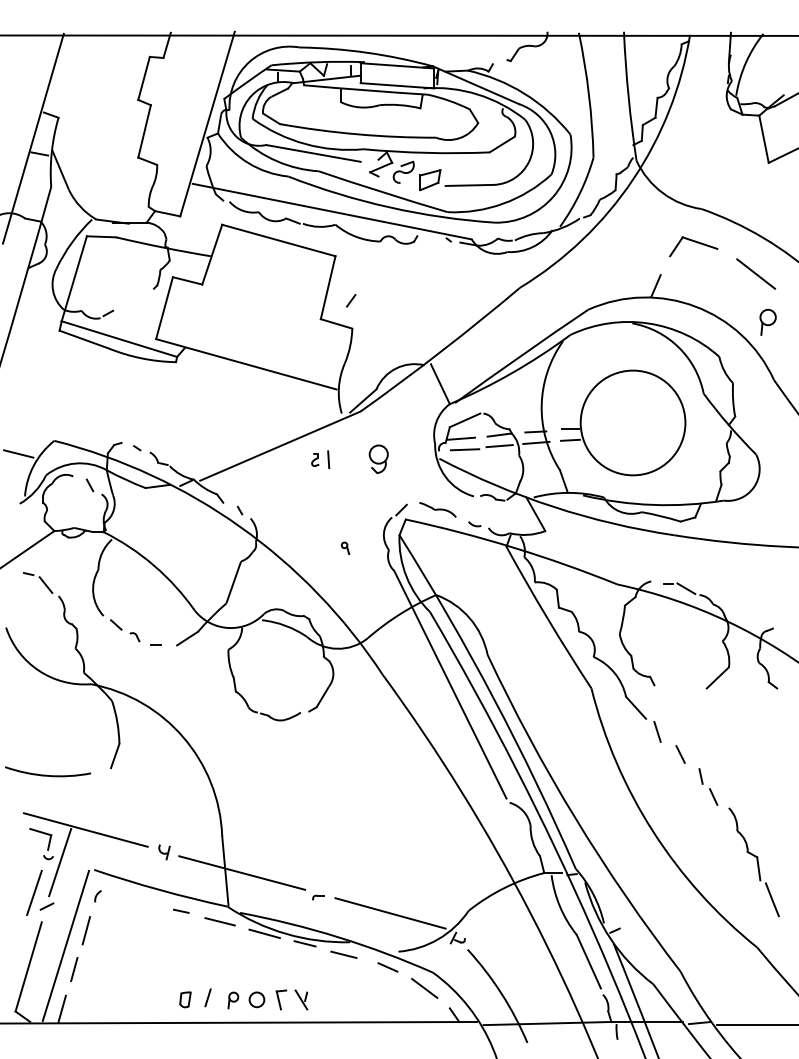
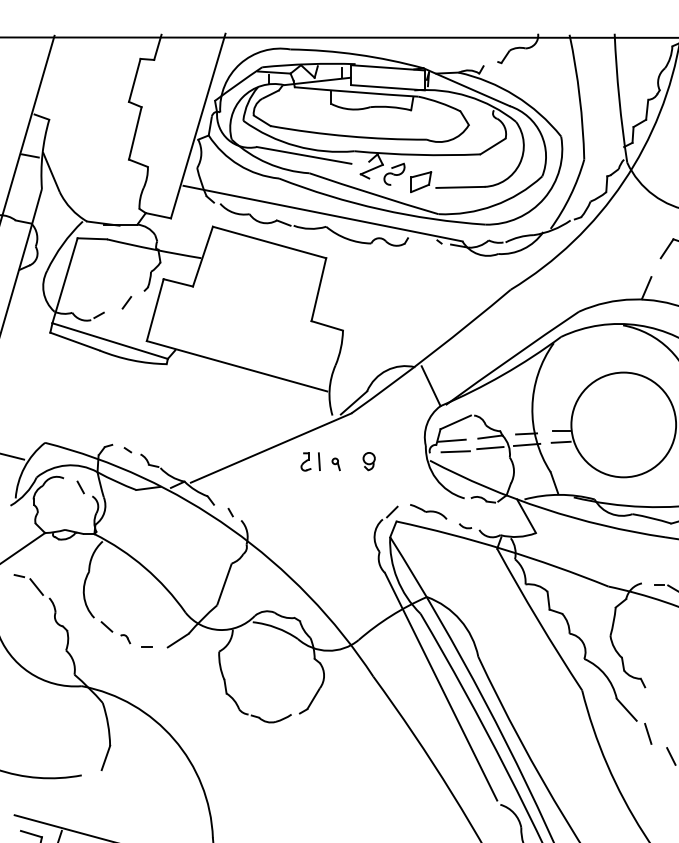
line: (351, 300) -> (127, 302), moved
part: (314, 459) -> (305, 461), size x1.43
part: (377, 459) -> (368, 461), size x0.62
part: (345, 548) -> (336, 464), moved

